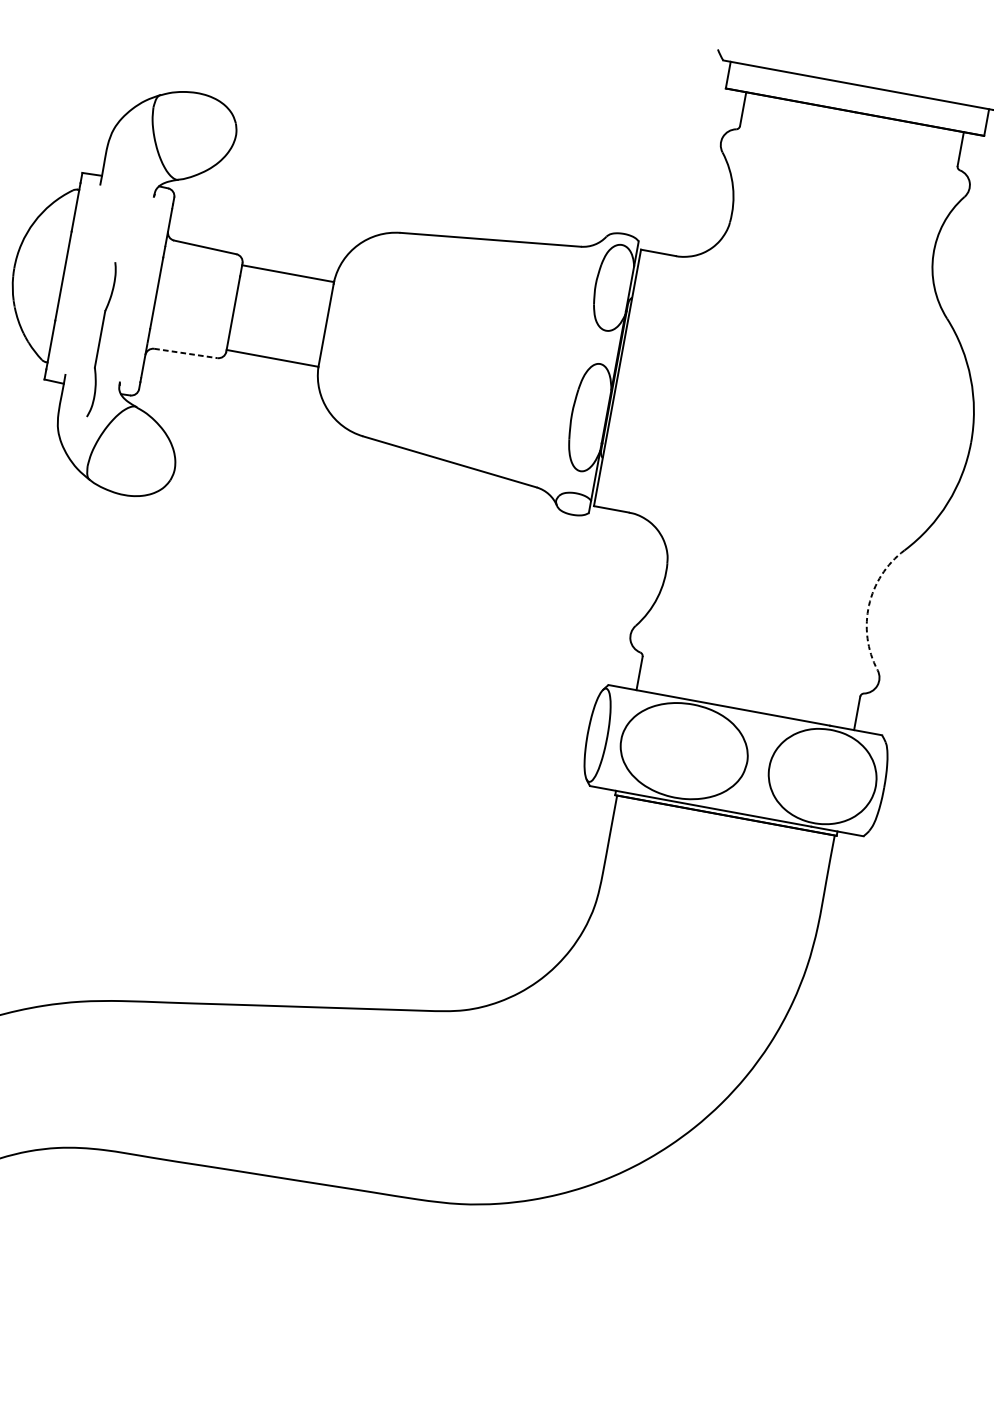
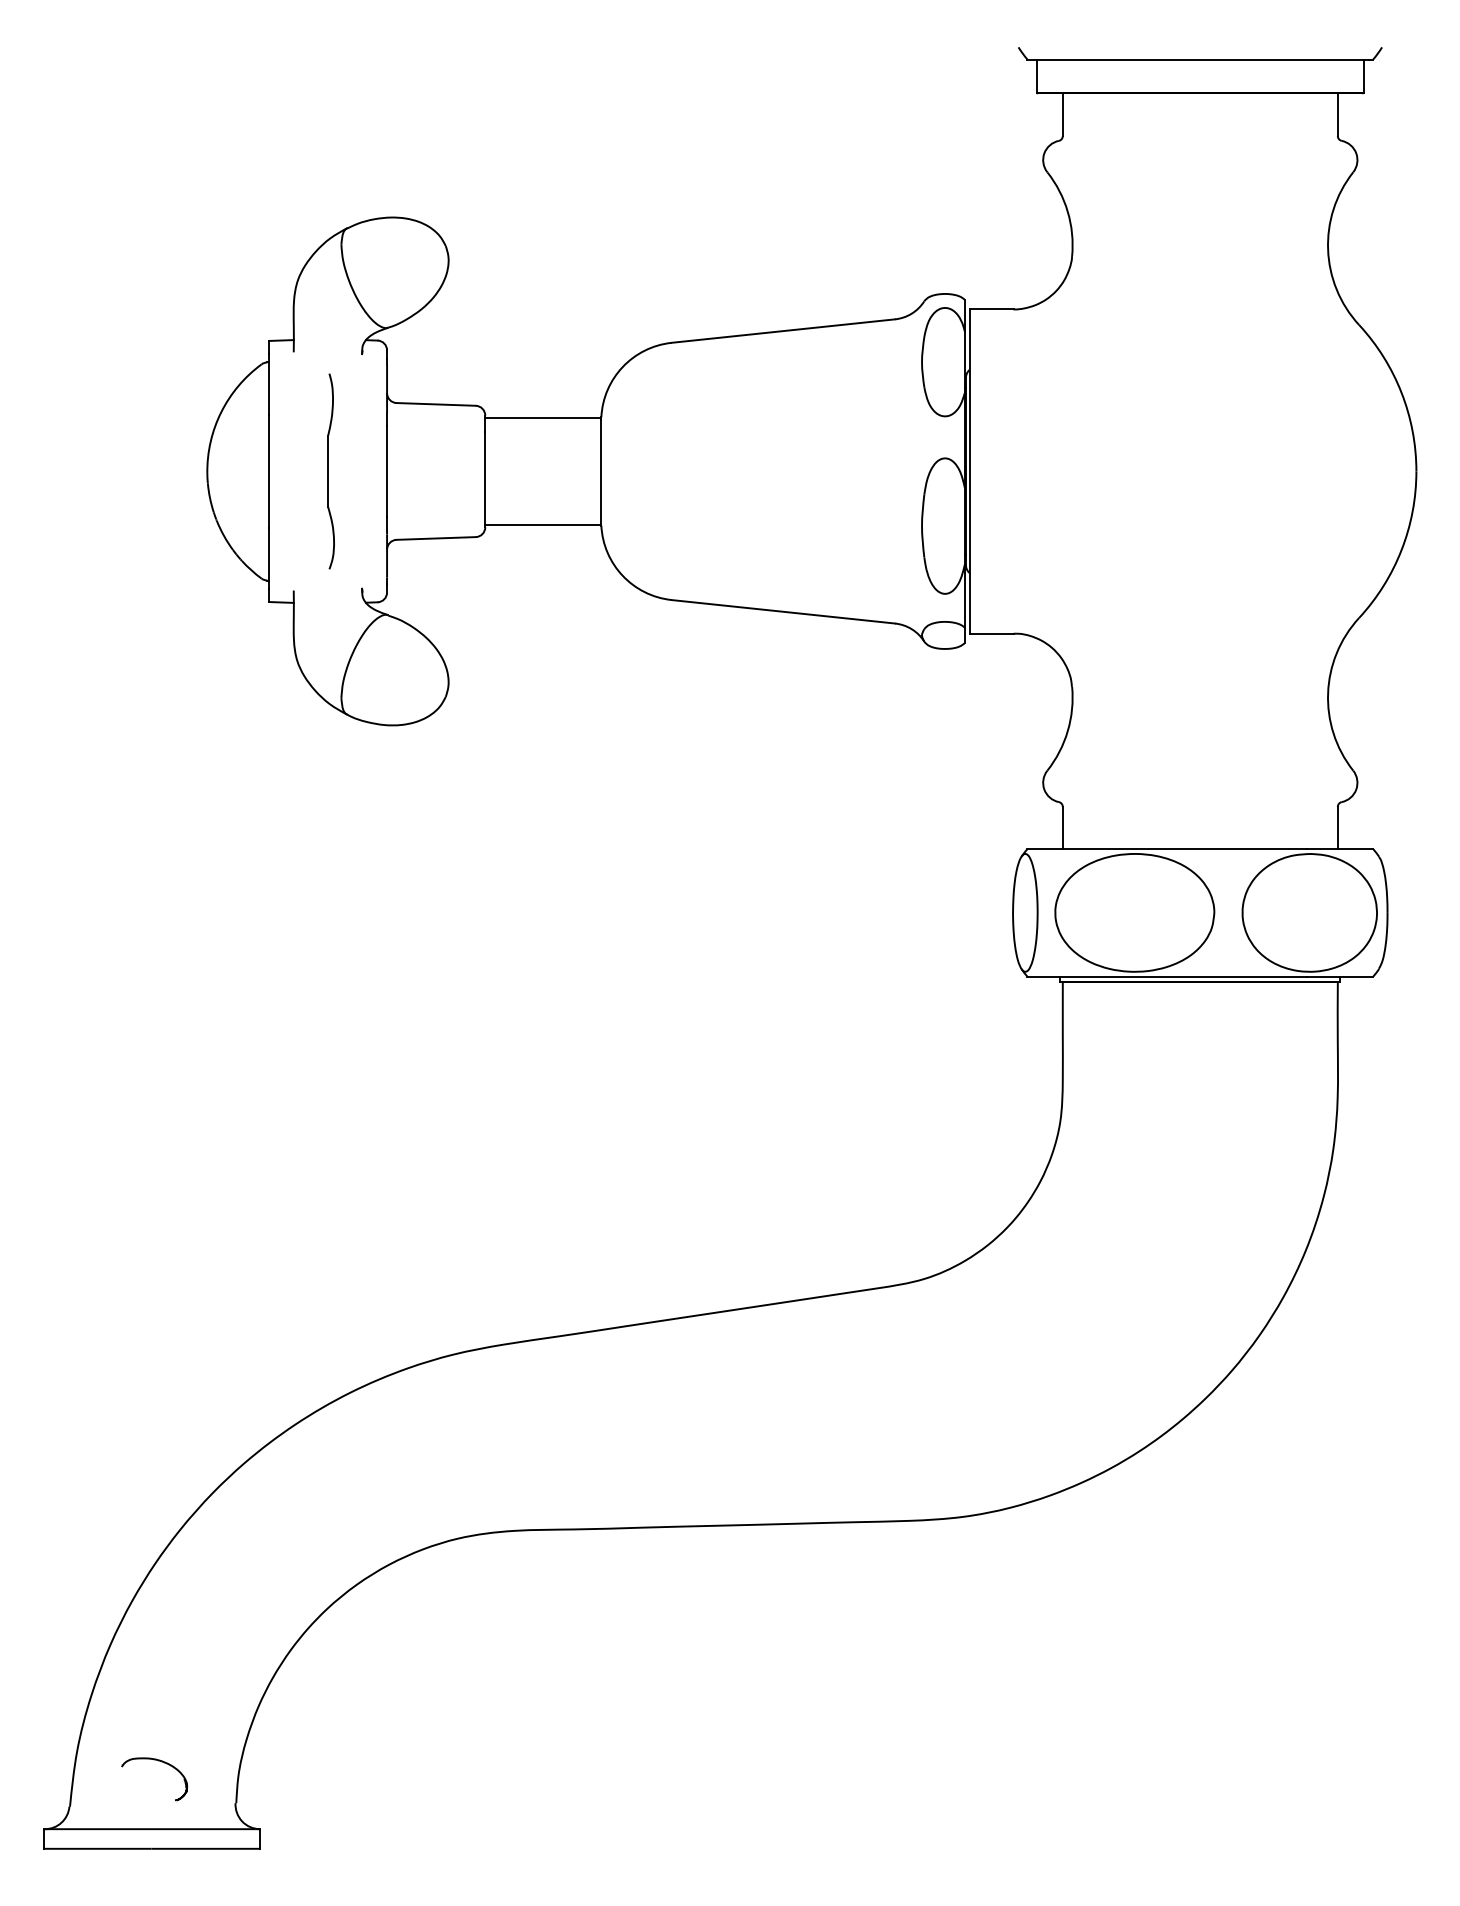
part: (101, 339) -> (330, 471), moved
line: (186, 353) -> (436, 538), dashed -> solid
arc: (869, 605) -> (1328, 693), dashed -> solid

